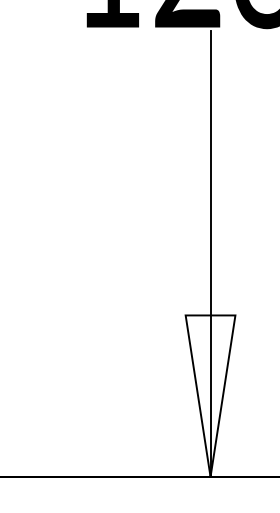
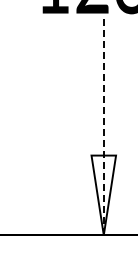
line: (209, 254) -> (103, 125), solid -> dashed

